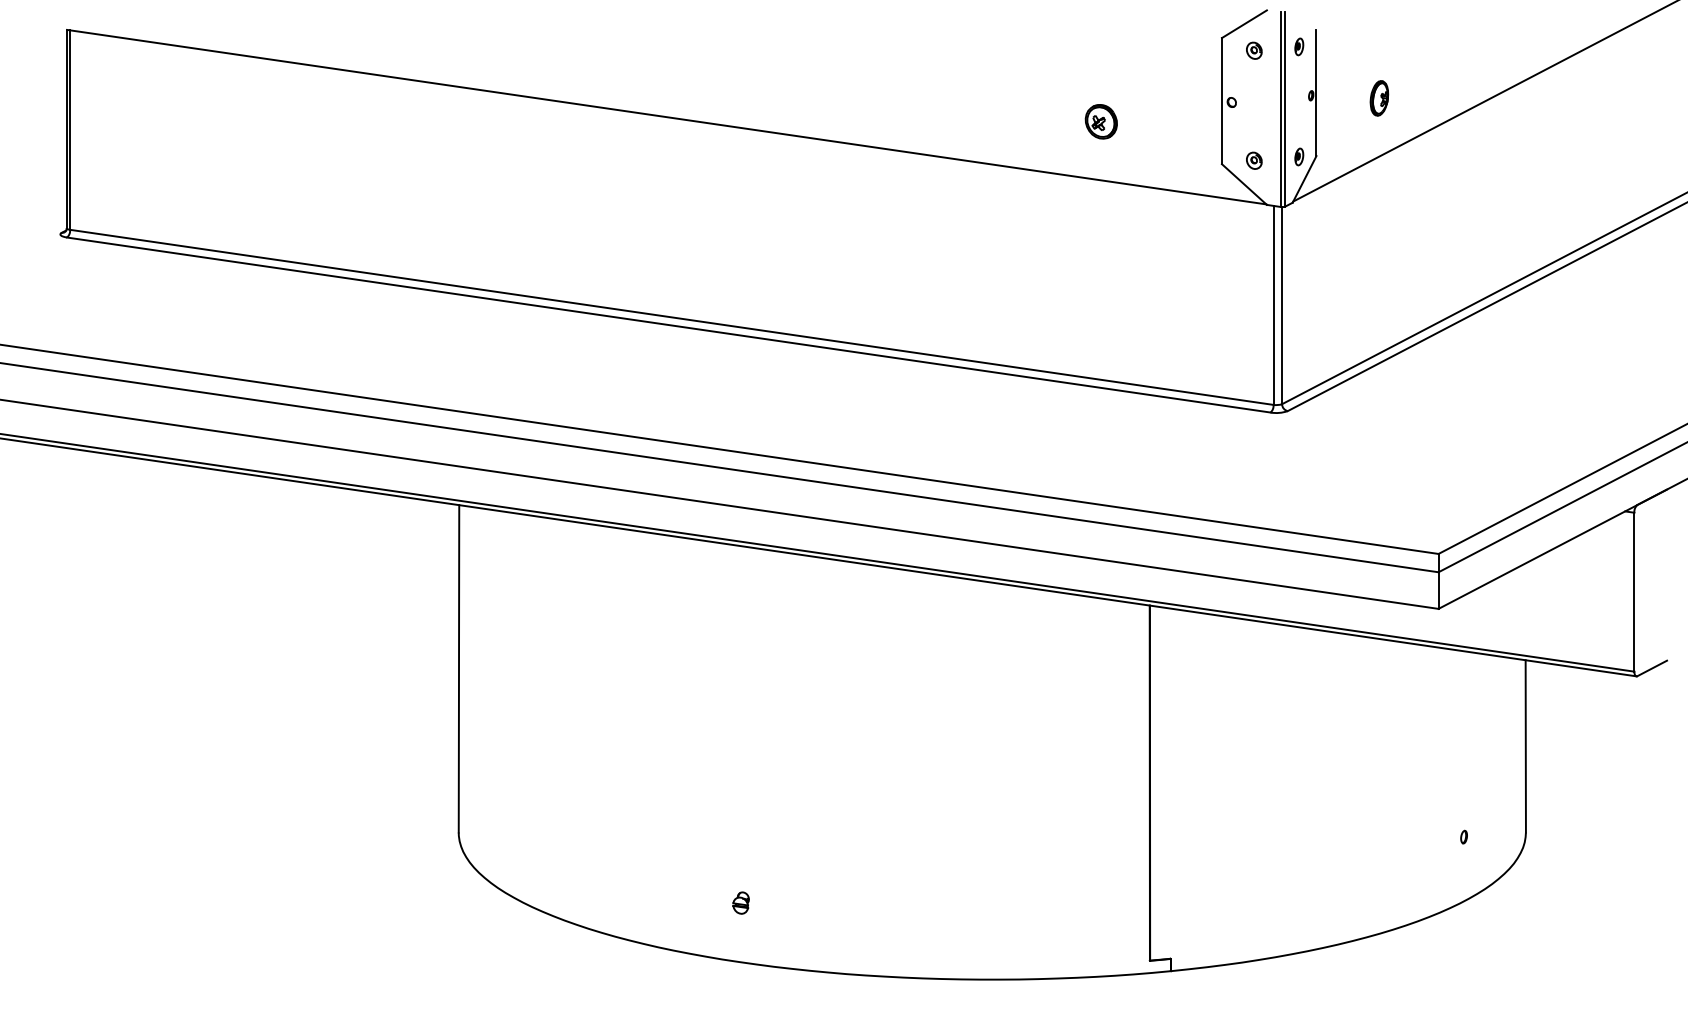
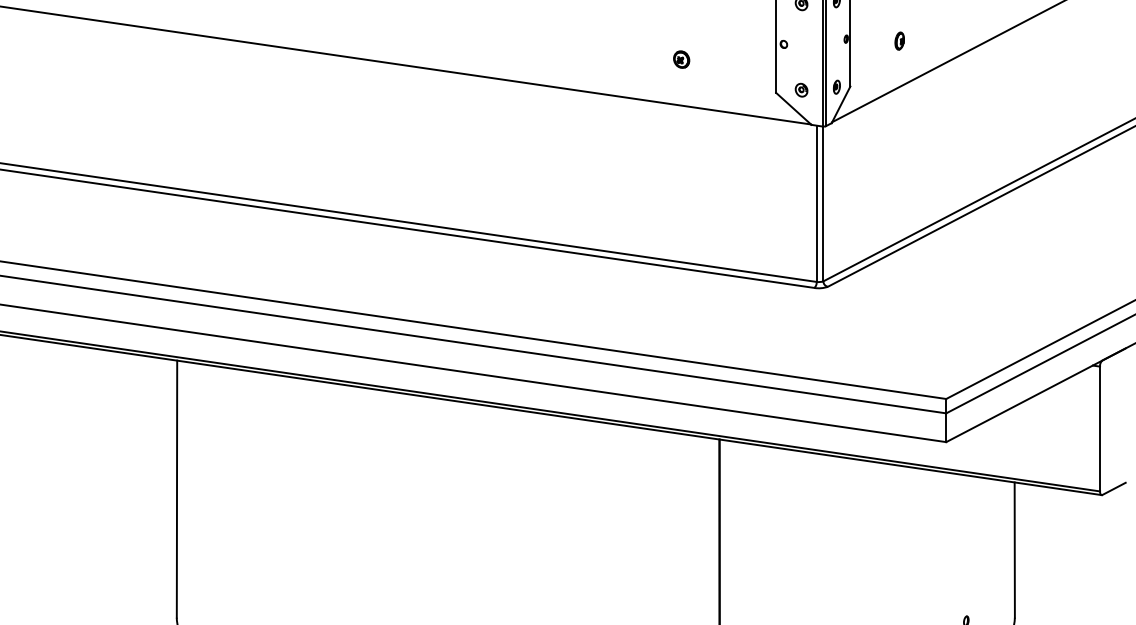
part: (1378, 97) -> (899, 40), size x0.62
part: (1101, 121) -> (681, 59), size x0.62

